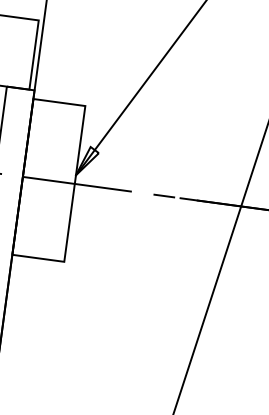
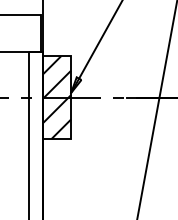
hatch: (49, 180) -> (57, 97), added

